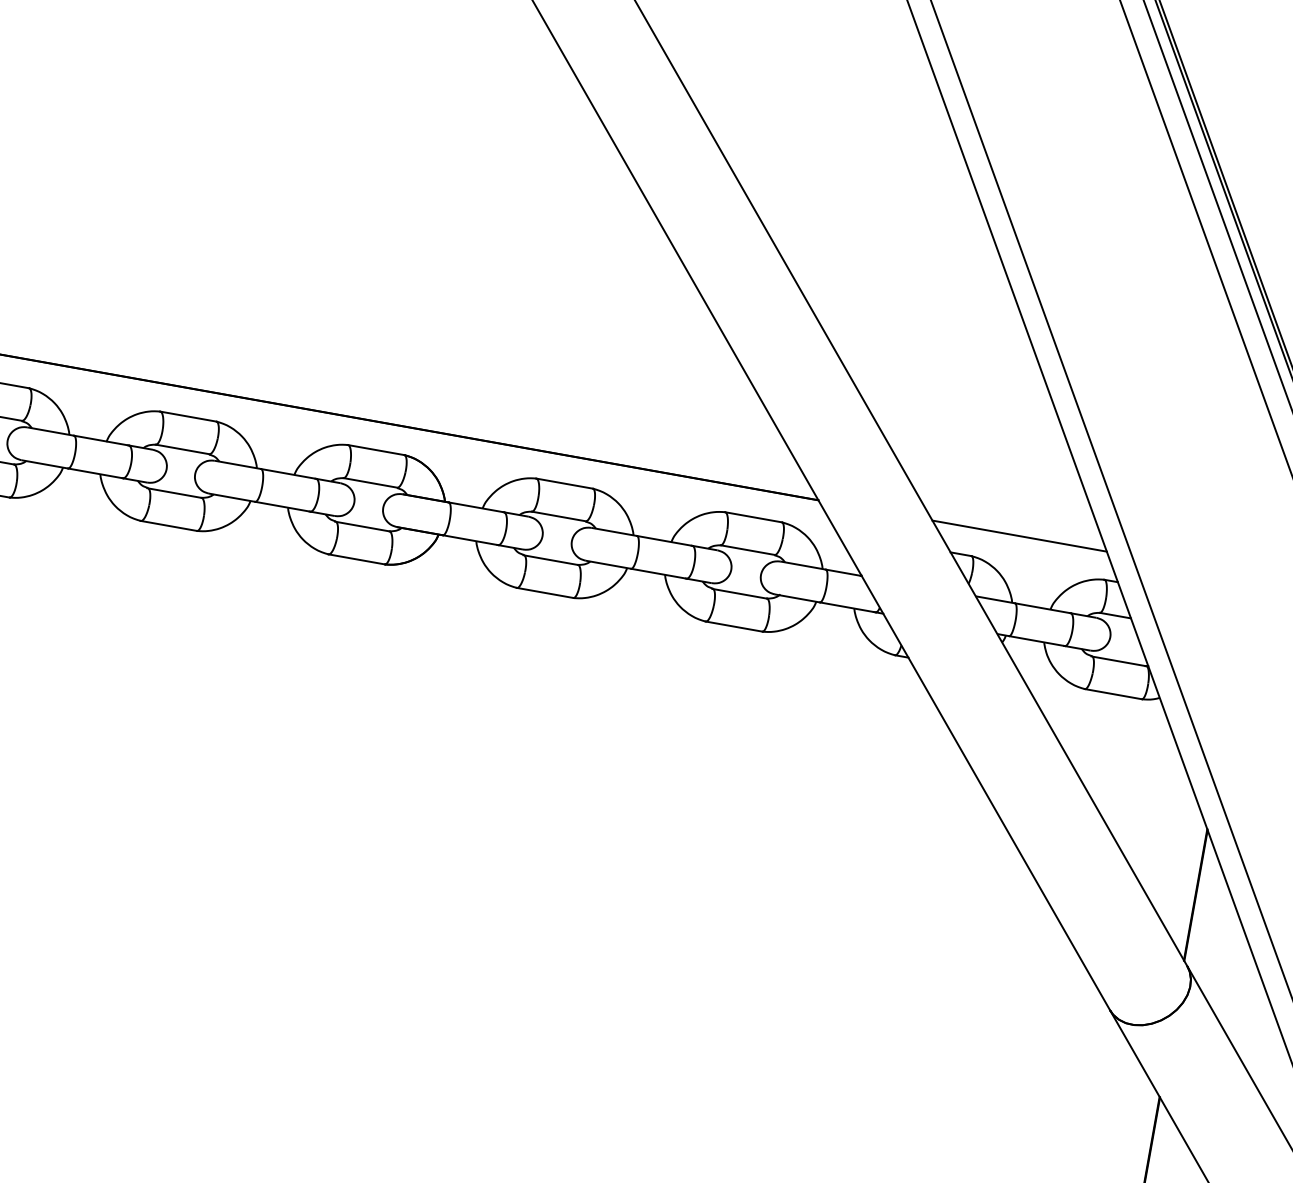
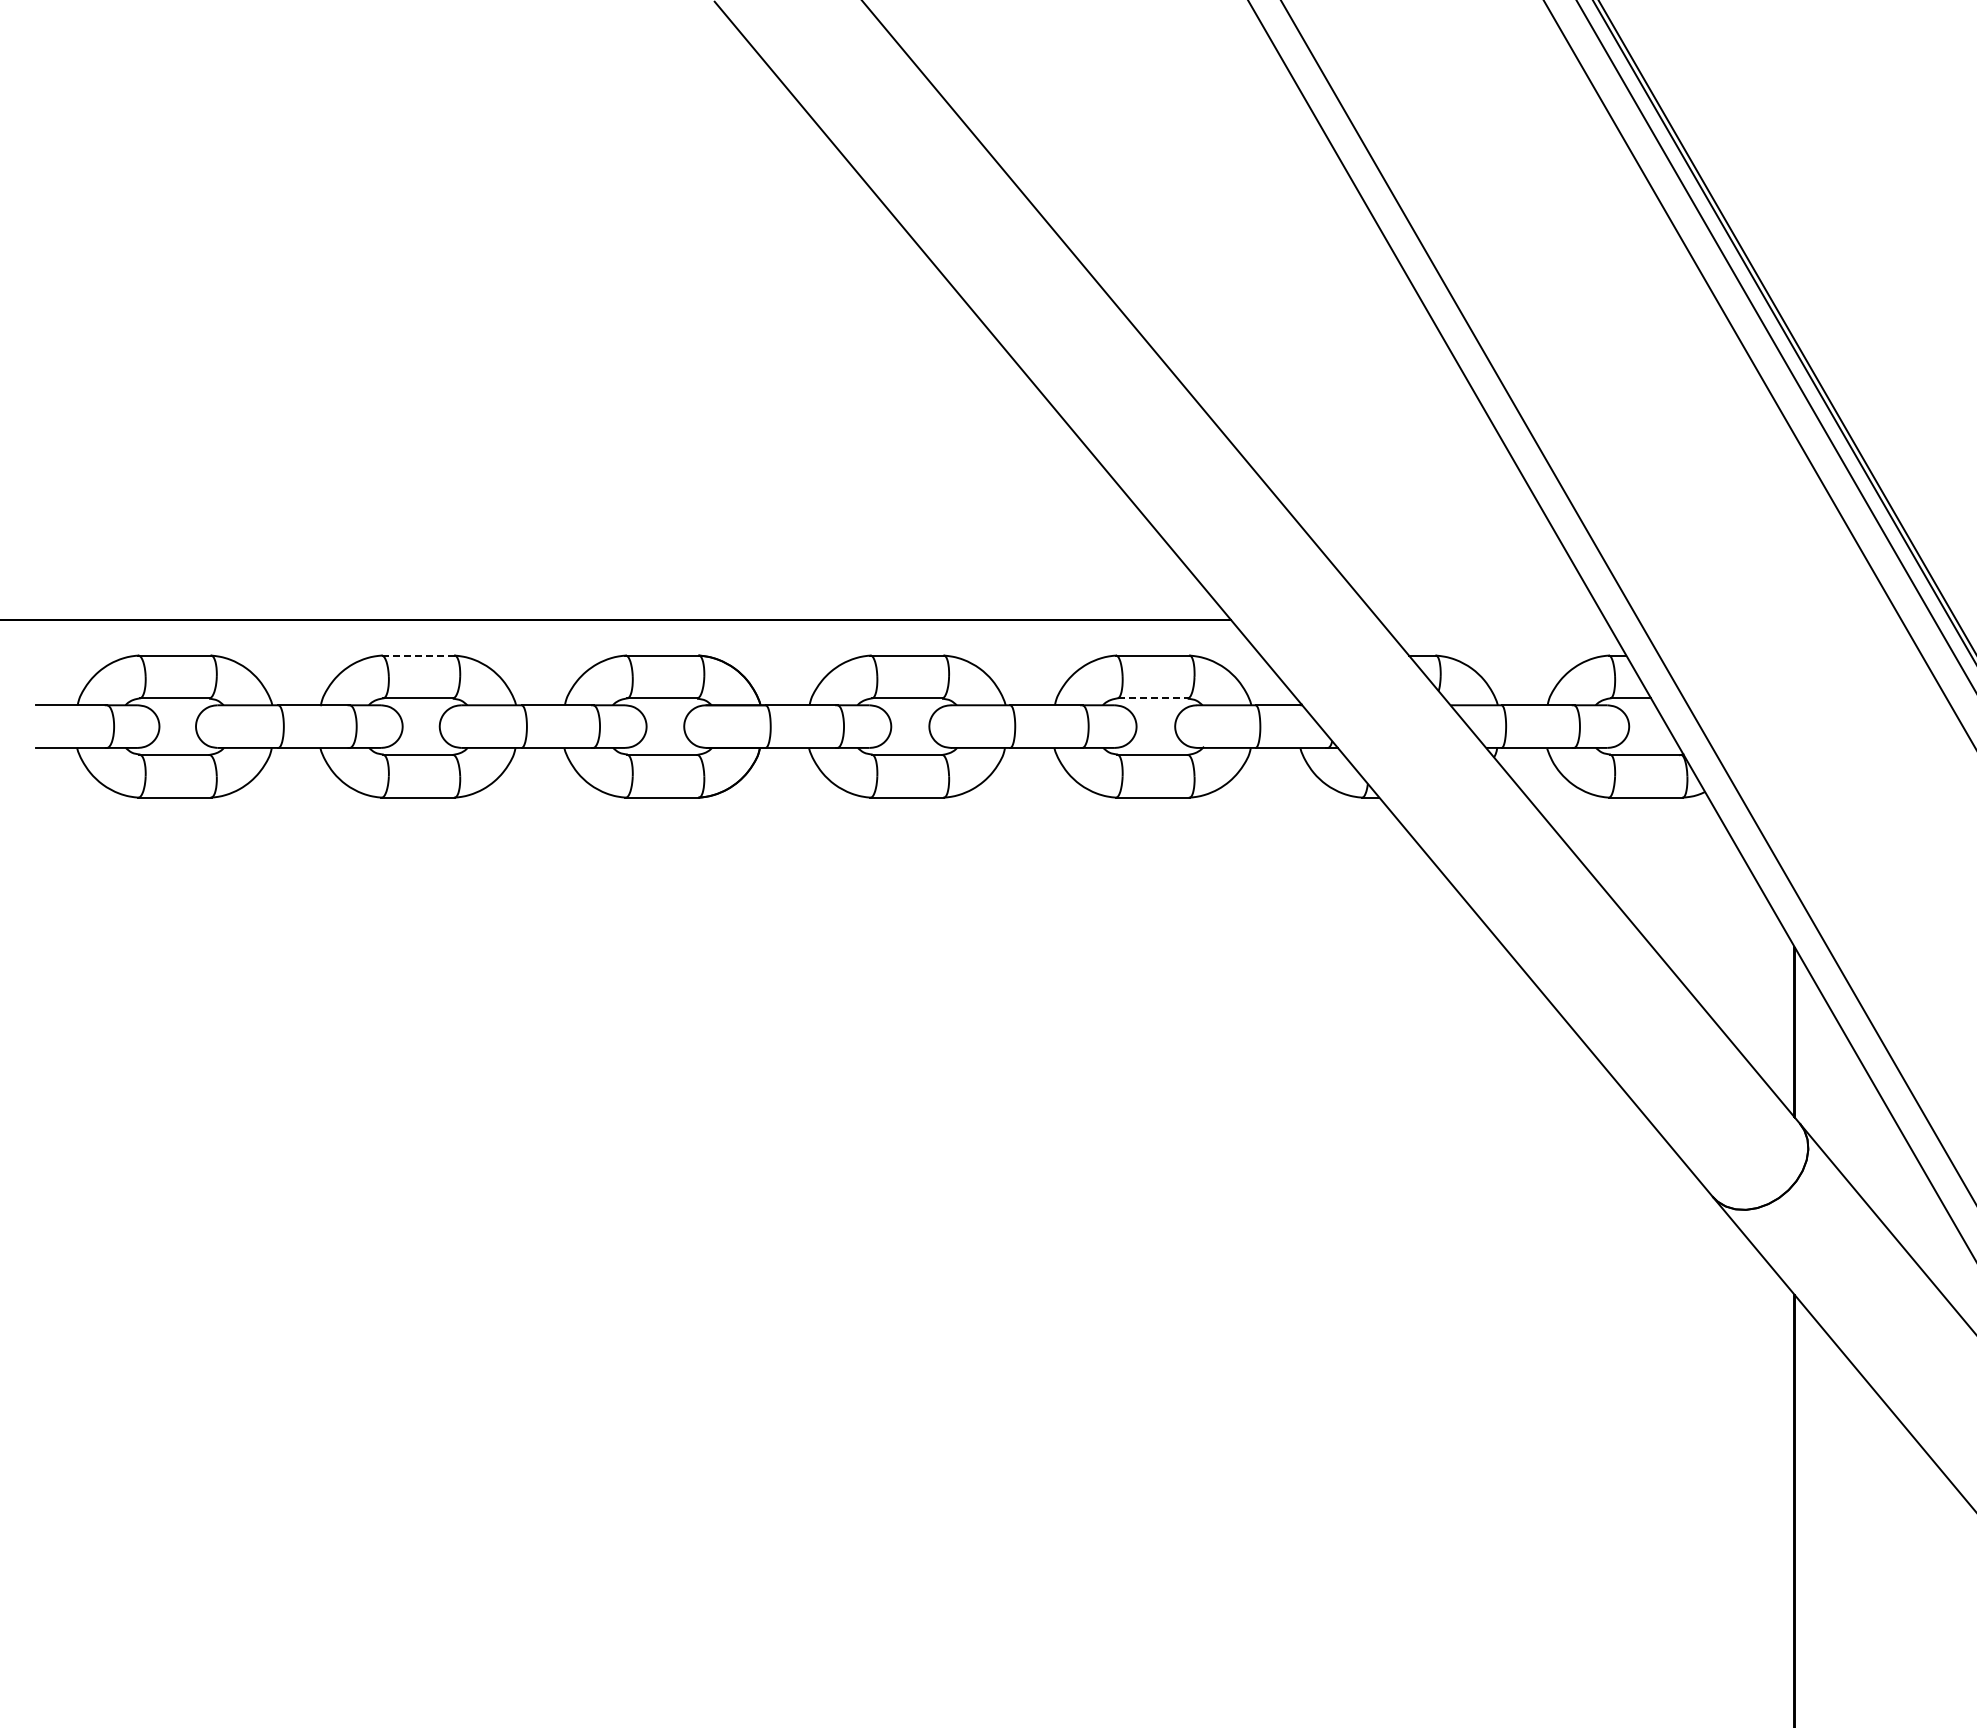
line: (188, 416) -> (418, 655), solid -> dashed
line: (1019, 535) -> (1491, 619), removed
line: (748, 550) -> (1153, 698), solid -> dashed

